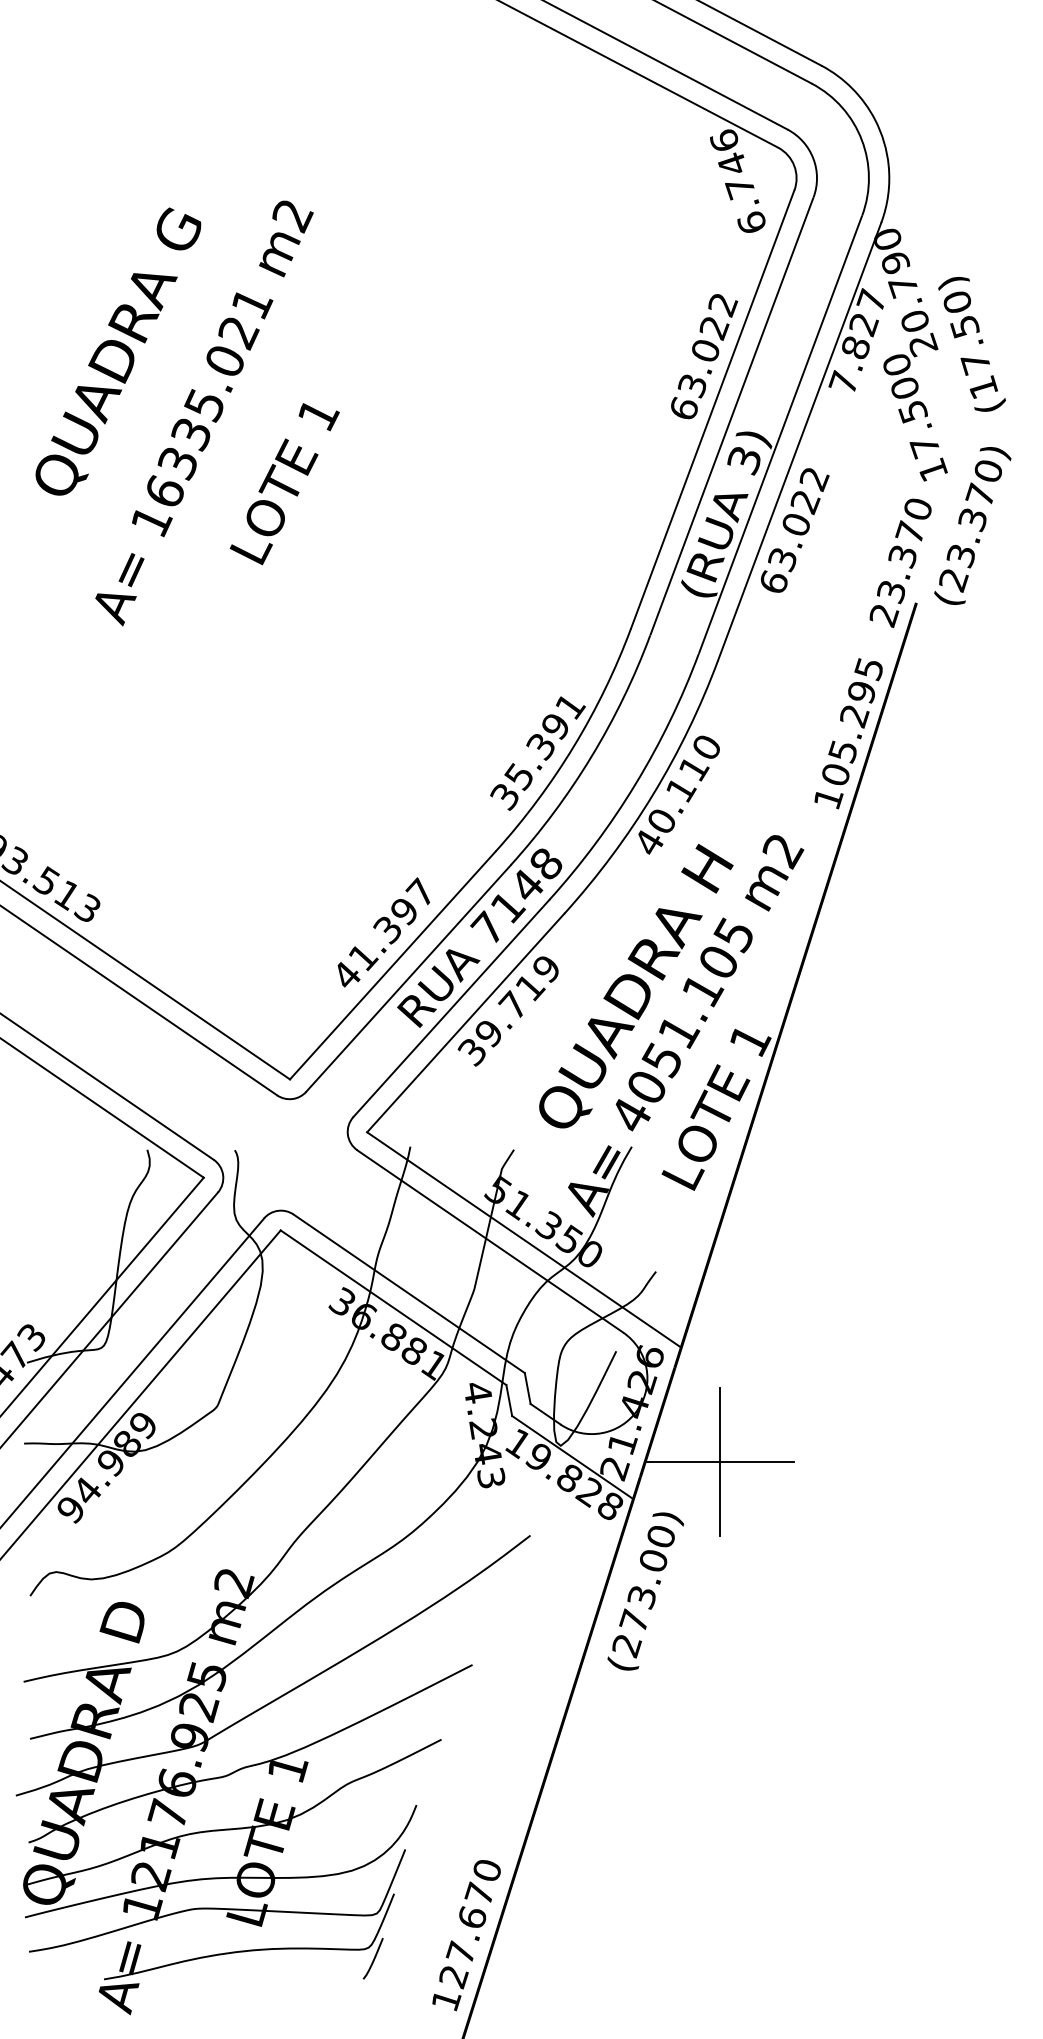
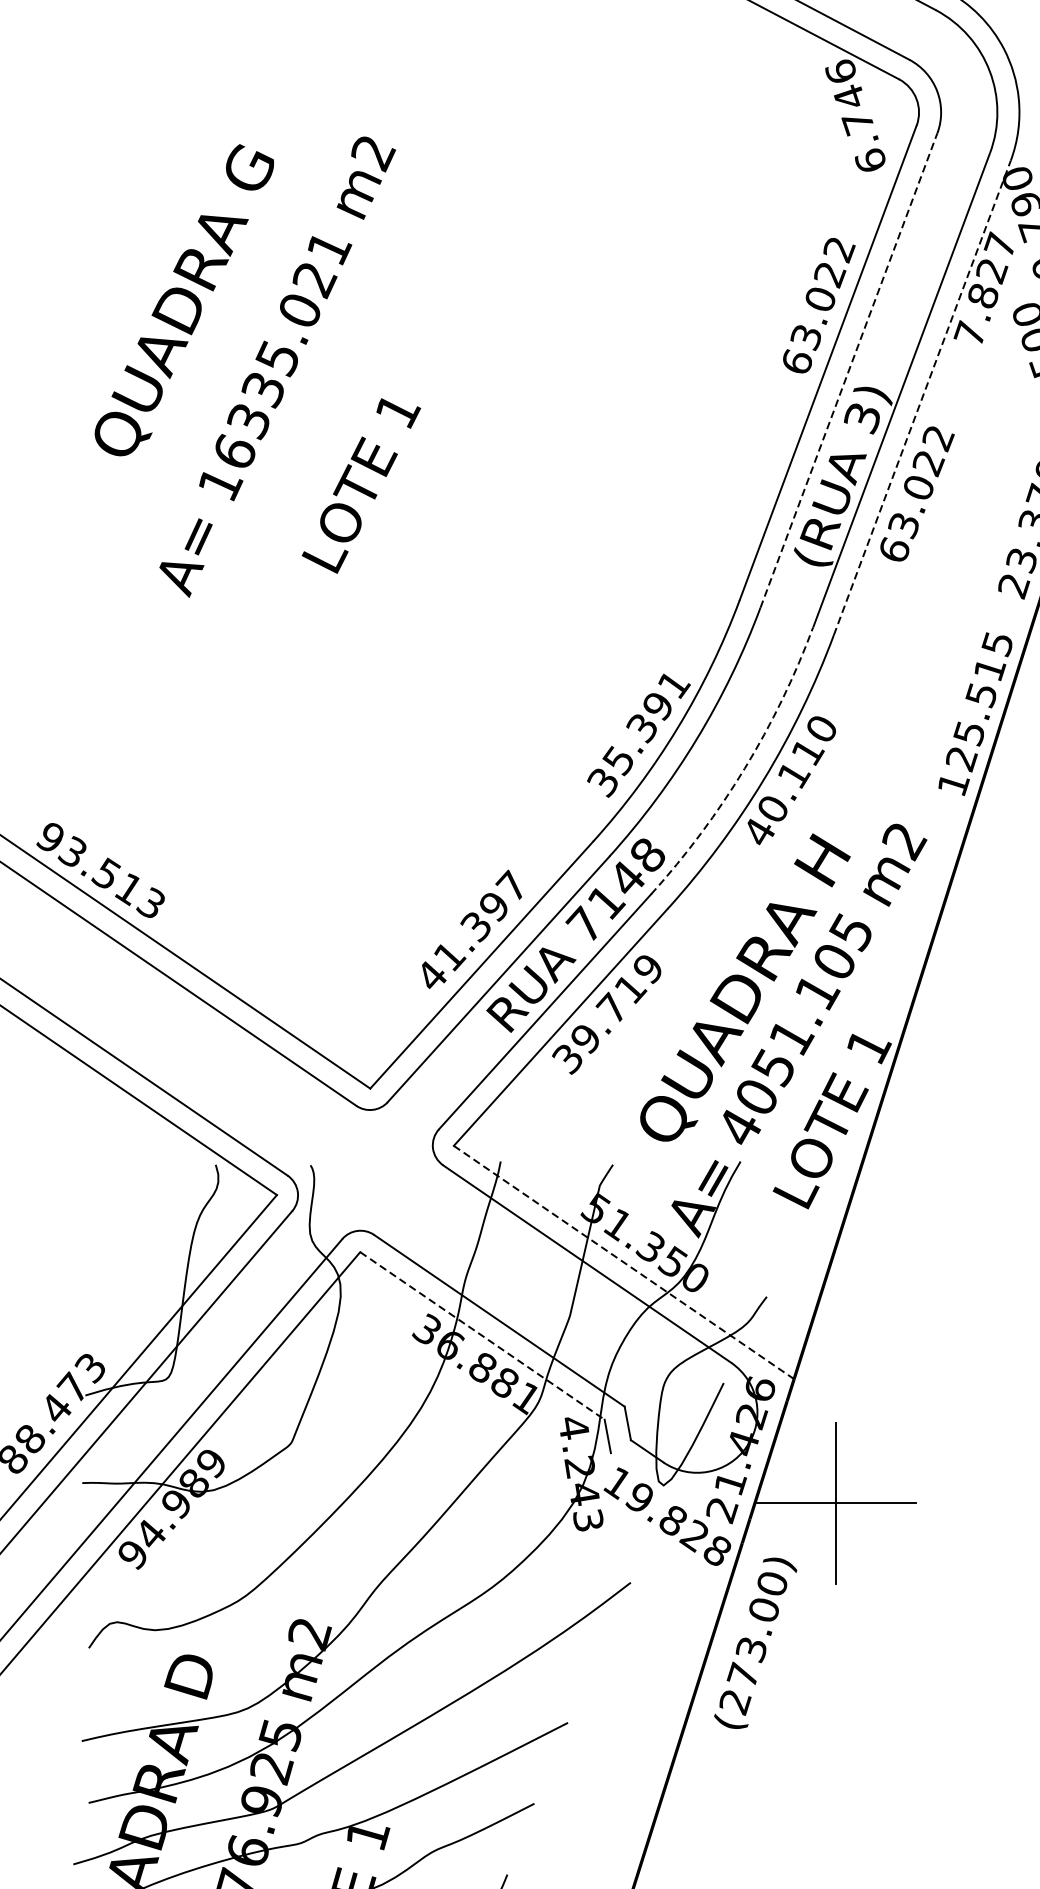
line: (731, 416) -> (848, 370), solid -> dashed
line: (799, 441) -> (922, 397), solid -> dashed
text: (284, 484) -> (361, 486), moved
text: (849, 734) -> (976, 714), 105.295 -> 125.515
arc: (635, 783) -> (744, 768), solid -> dashed
line: (524, 1240) -> (624, 1263), solid -> dashed
line: (393, 1307) -> (482, 1335), solid -> dashed
line: (572, 1457) -> (676, 1498), removed

